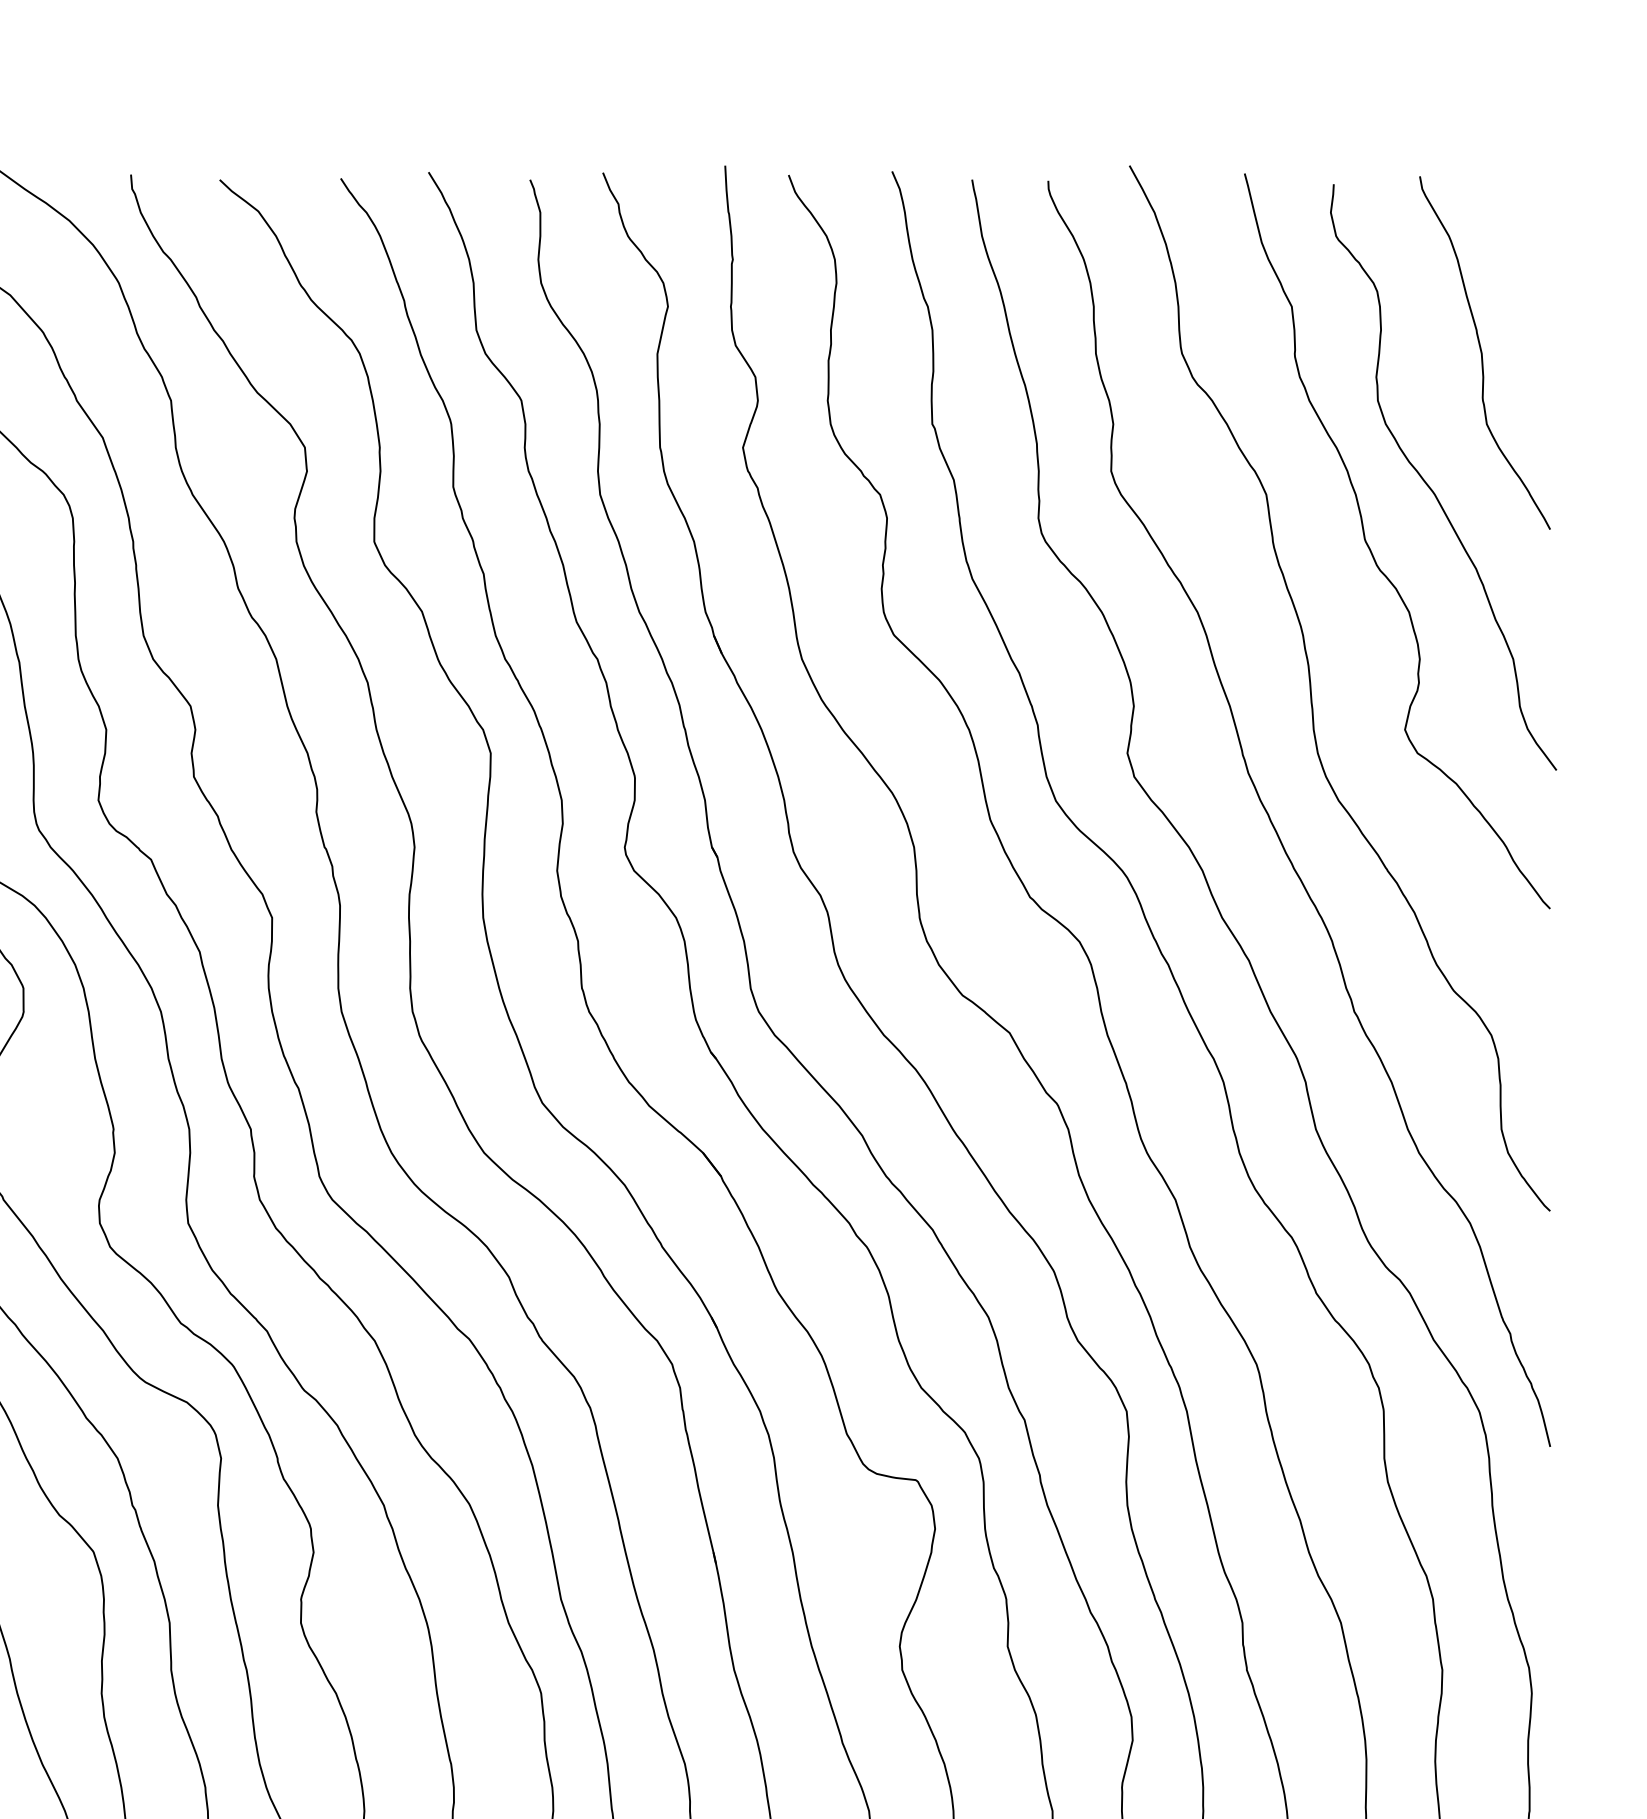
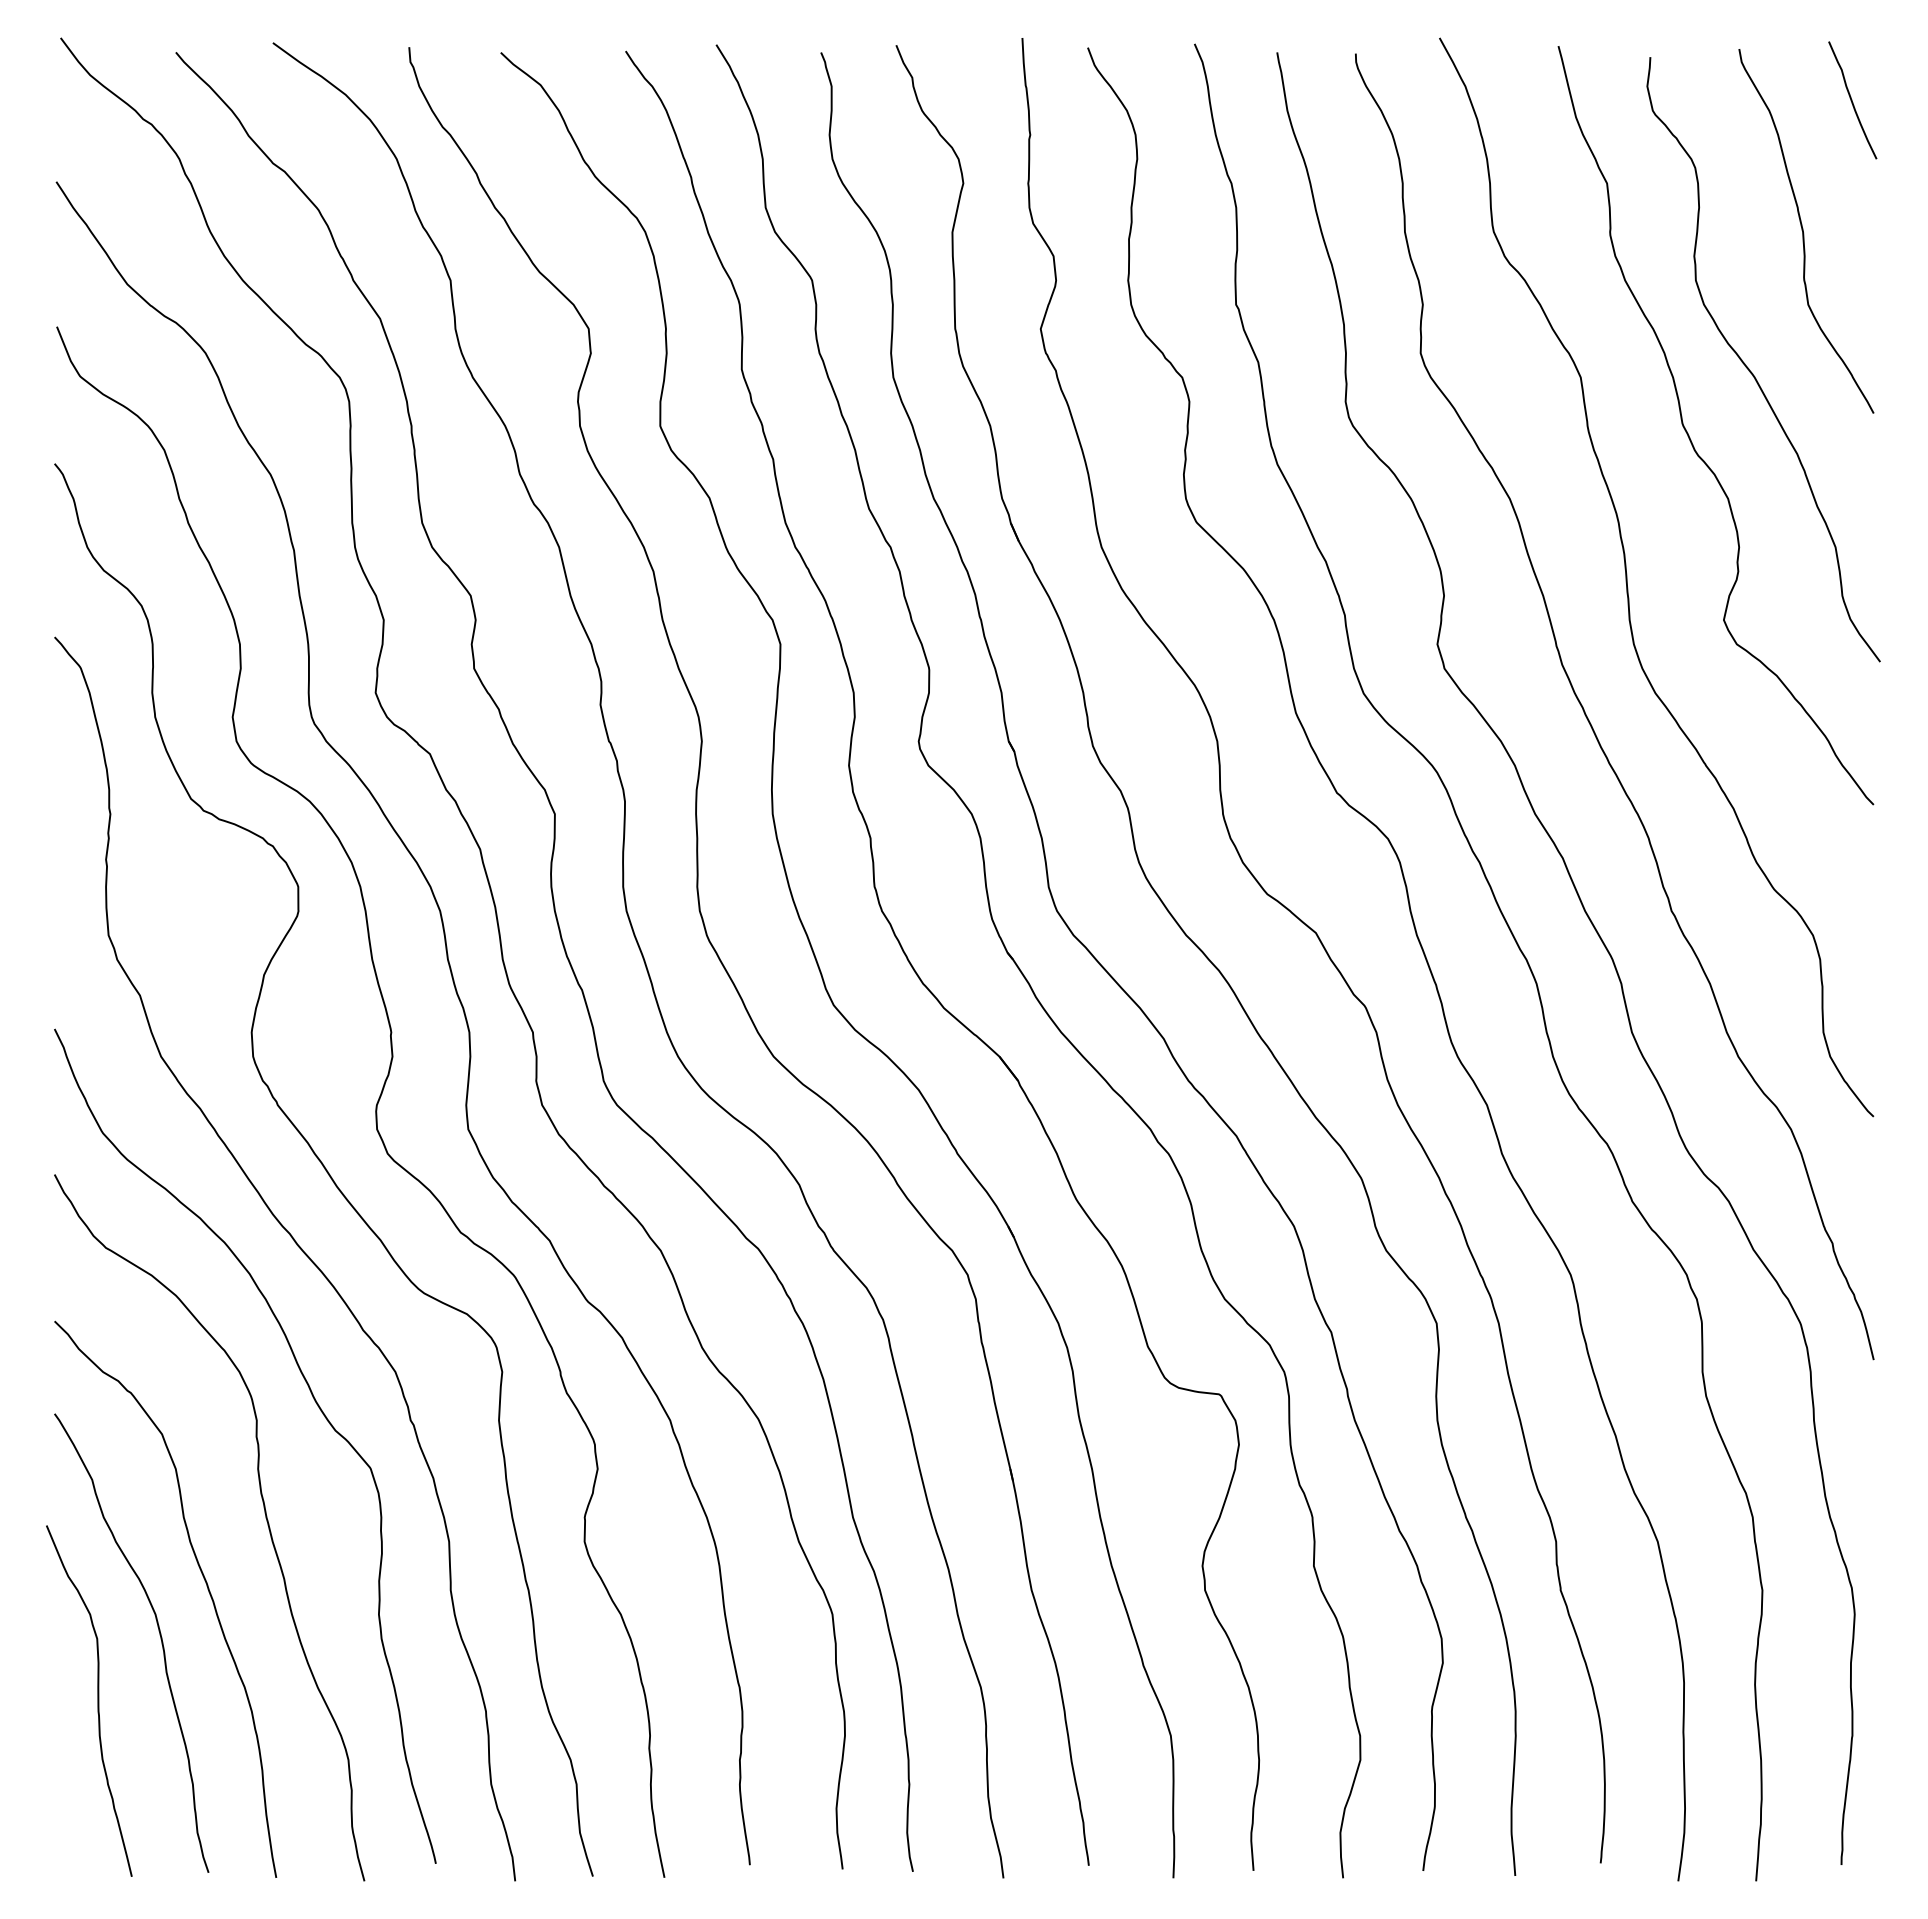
curve: (1529, 226) -> (1852, 100), added

